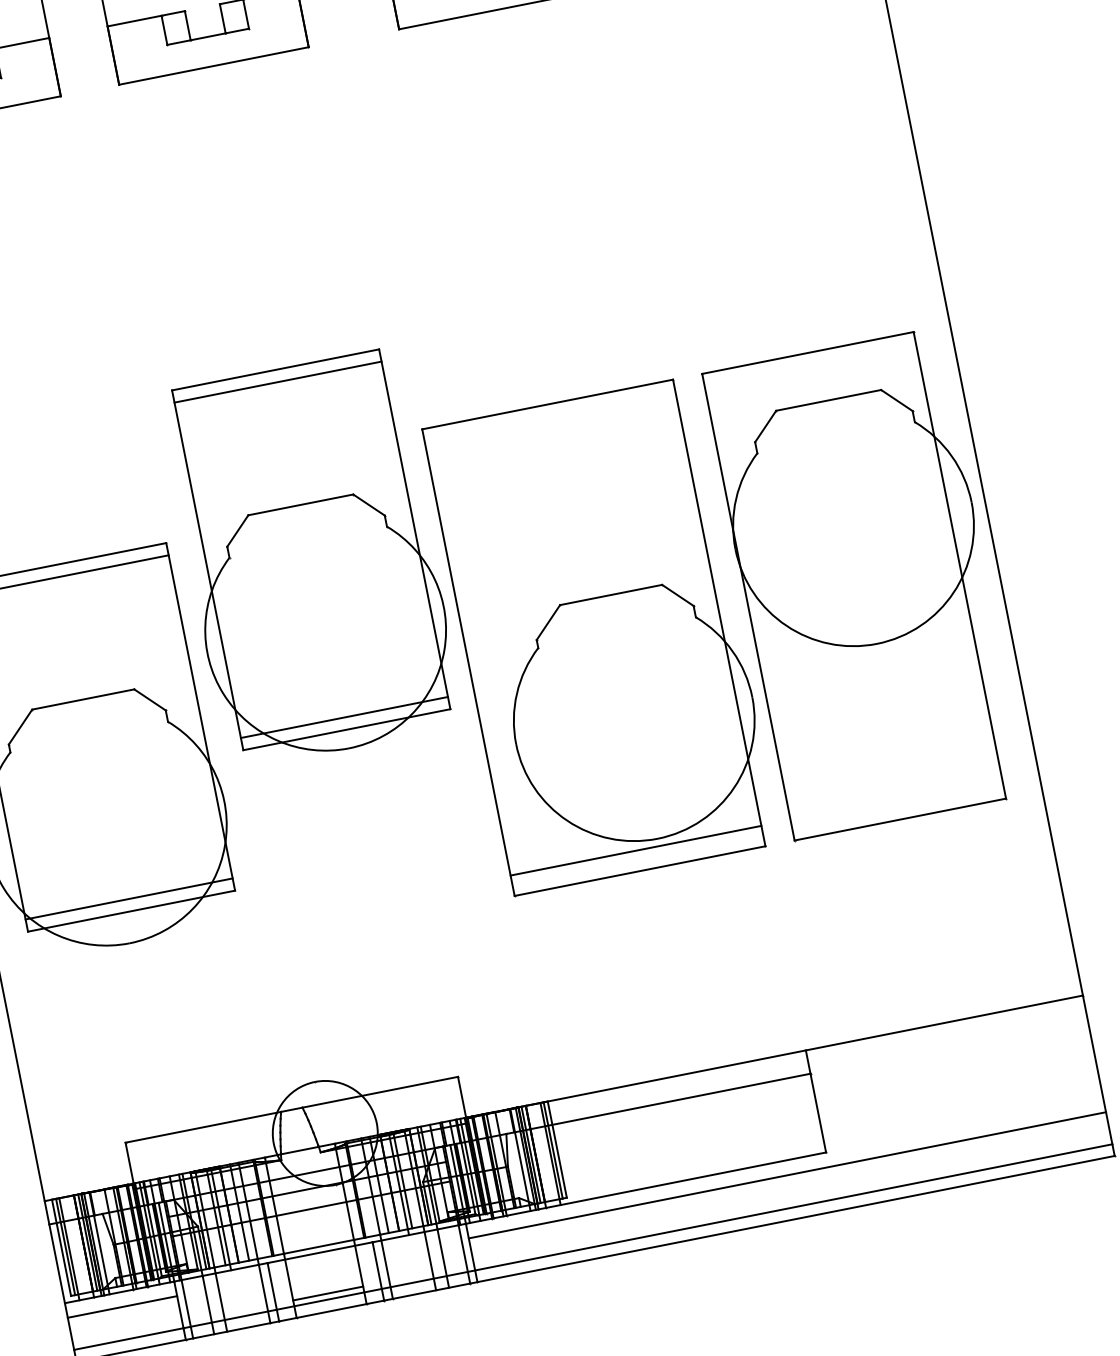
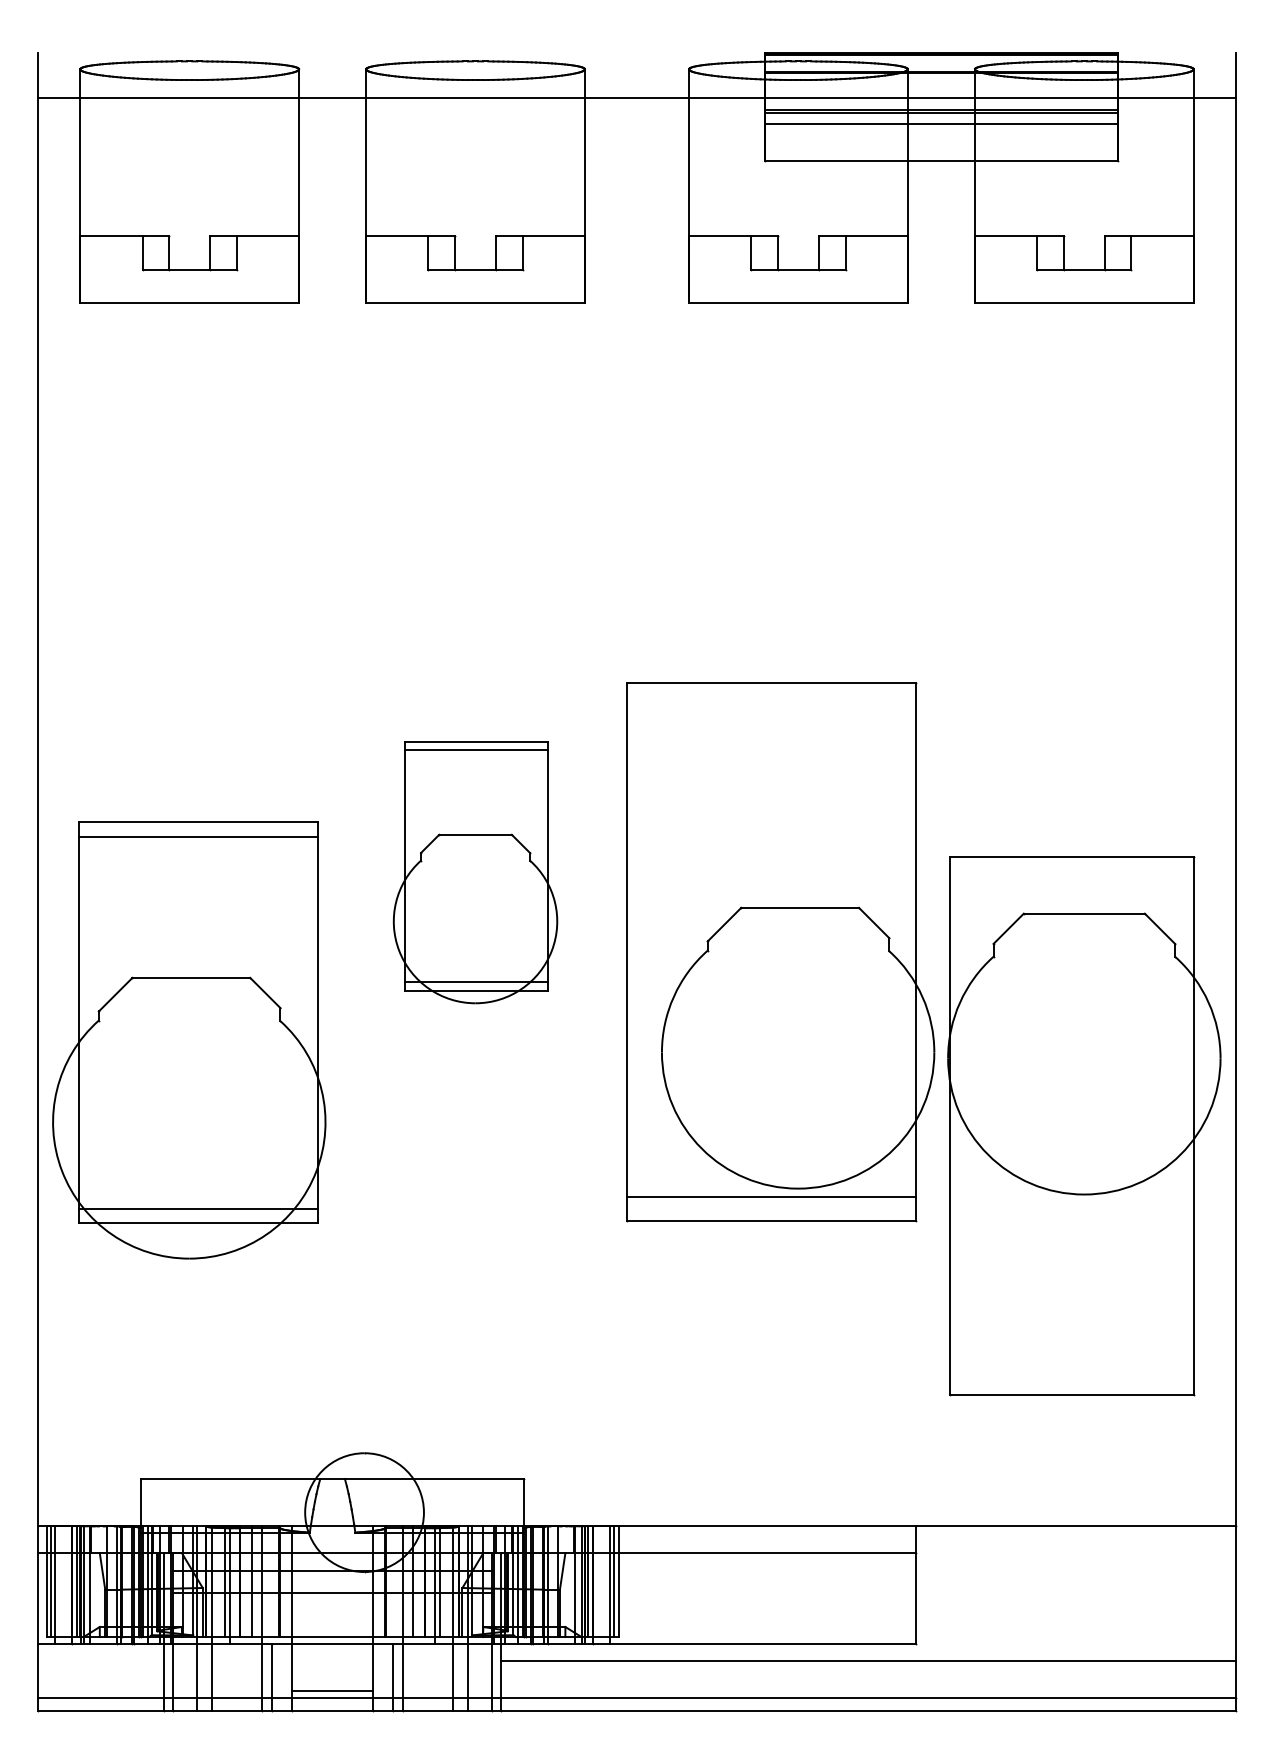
part: (311, 559) -> (475, 872), size x0.6
part: (865, 584) -> (1084, 1126), moved
part: (601, 637) -> (780, 952), moved
line: (122, 1306) -> (101, 1660), removed

